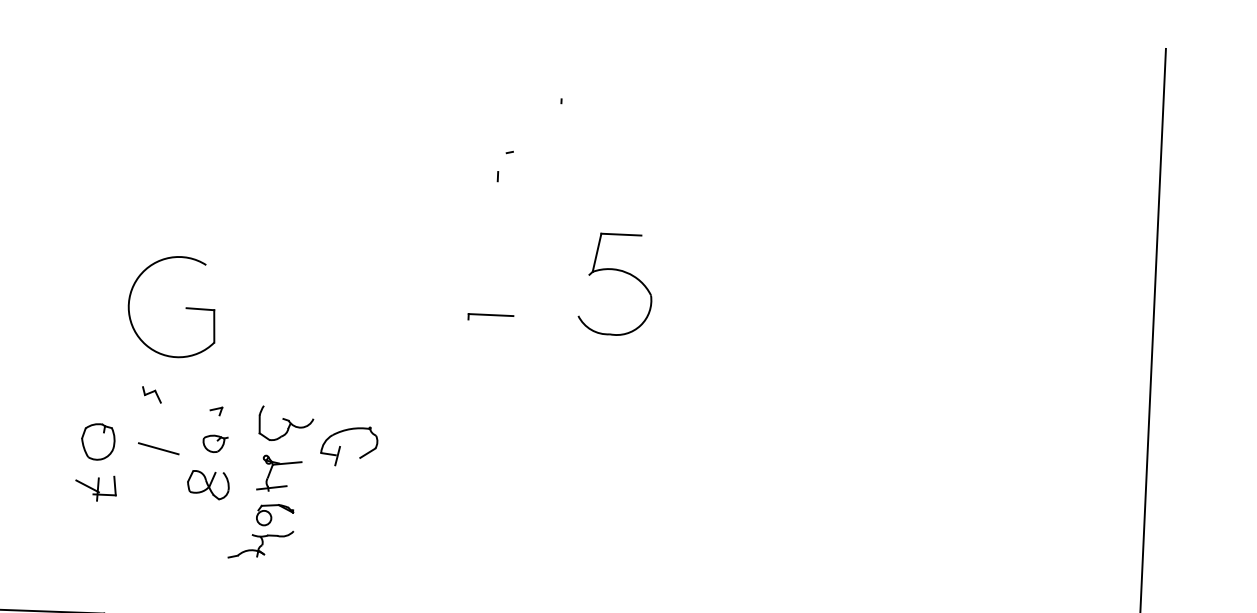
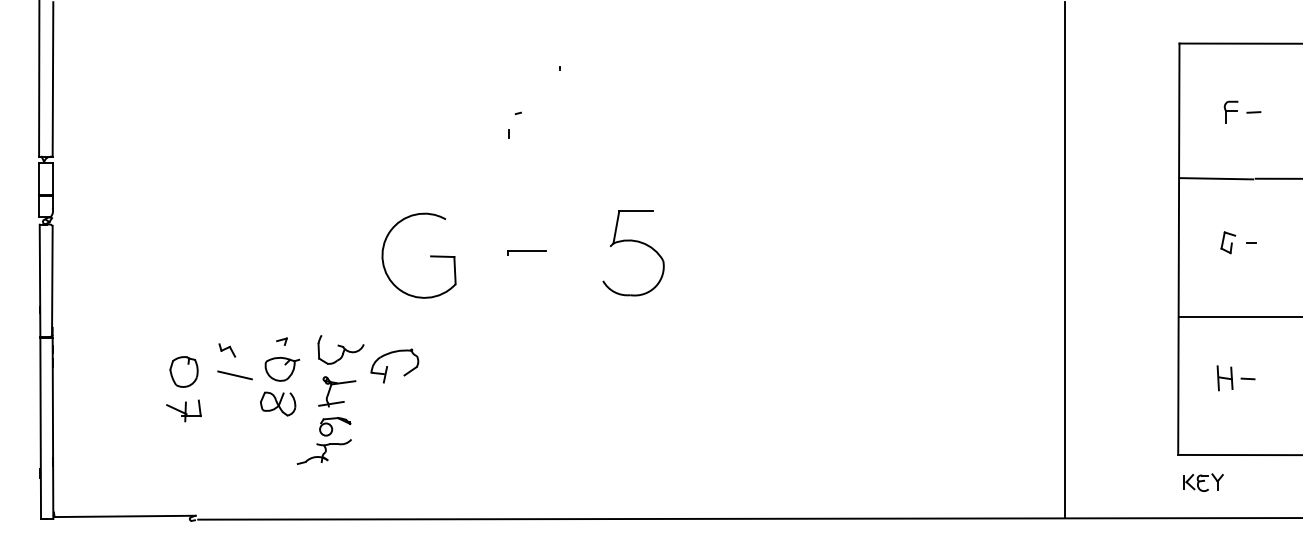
part: (618, 271) -> (635, 242), moved
part: (185, 307) -> (430, 255), moved
part: (490, 317) -> (526, 252), moved
part: (152, 394) -> (227, 350), moved
part: (215, 443) -> (282, 368), size x1.67

